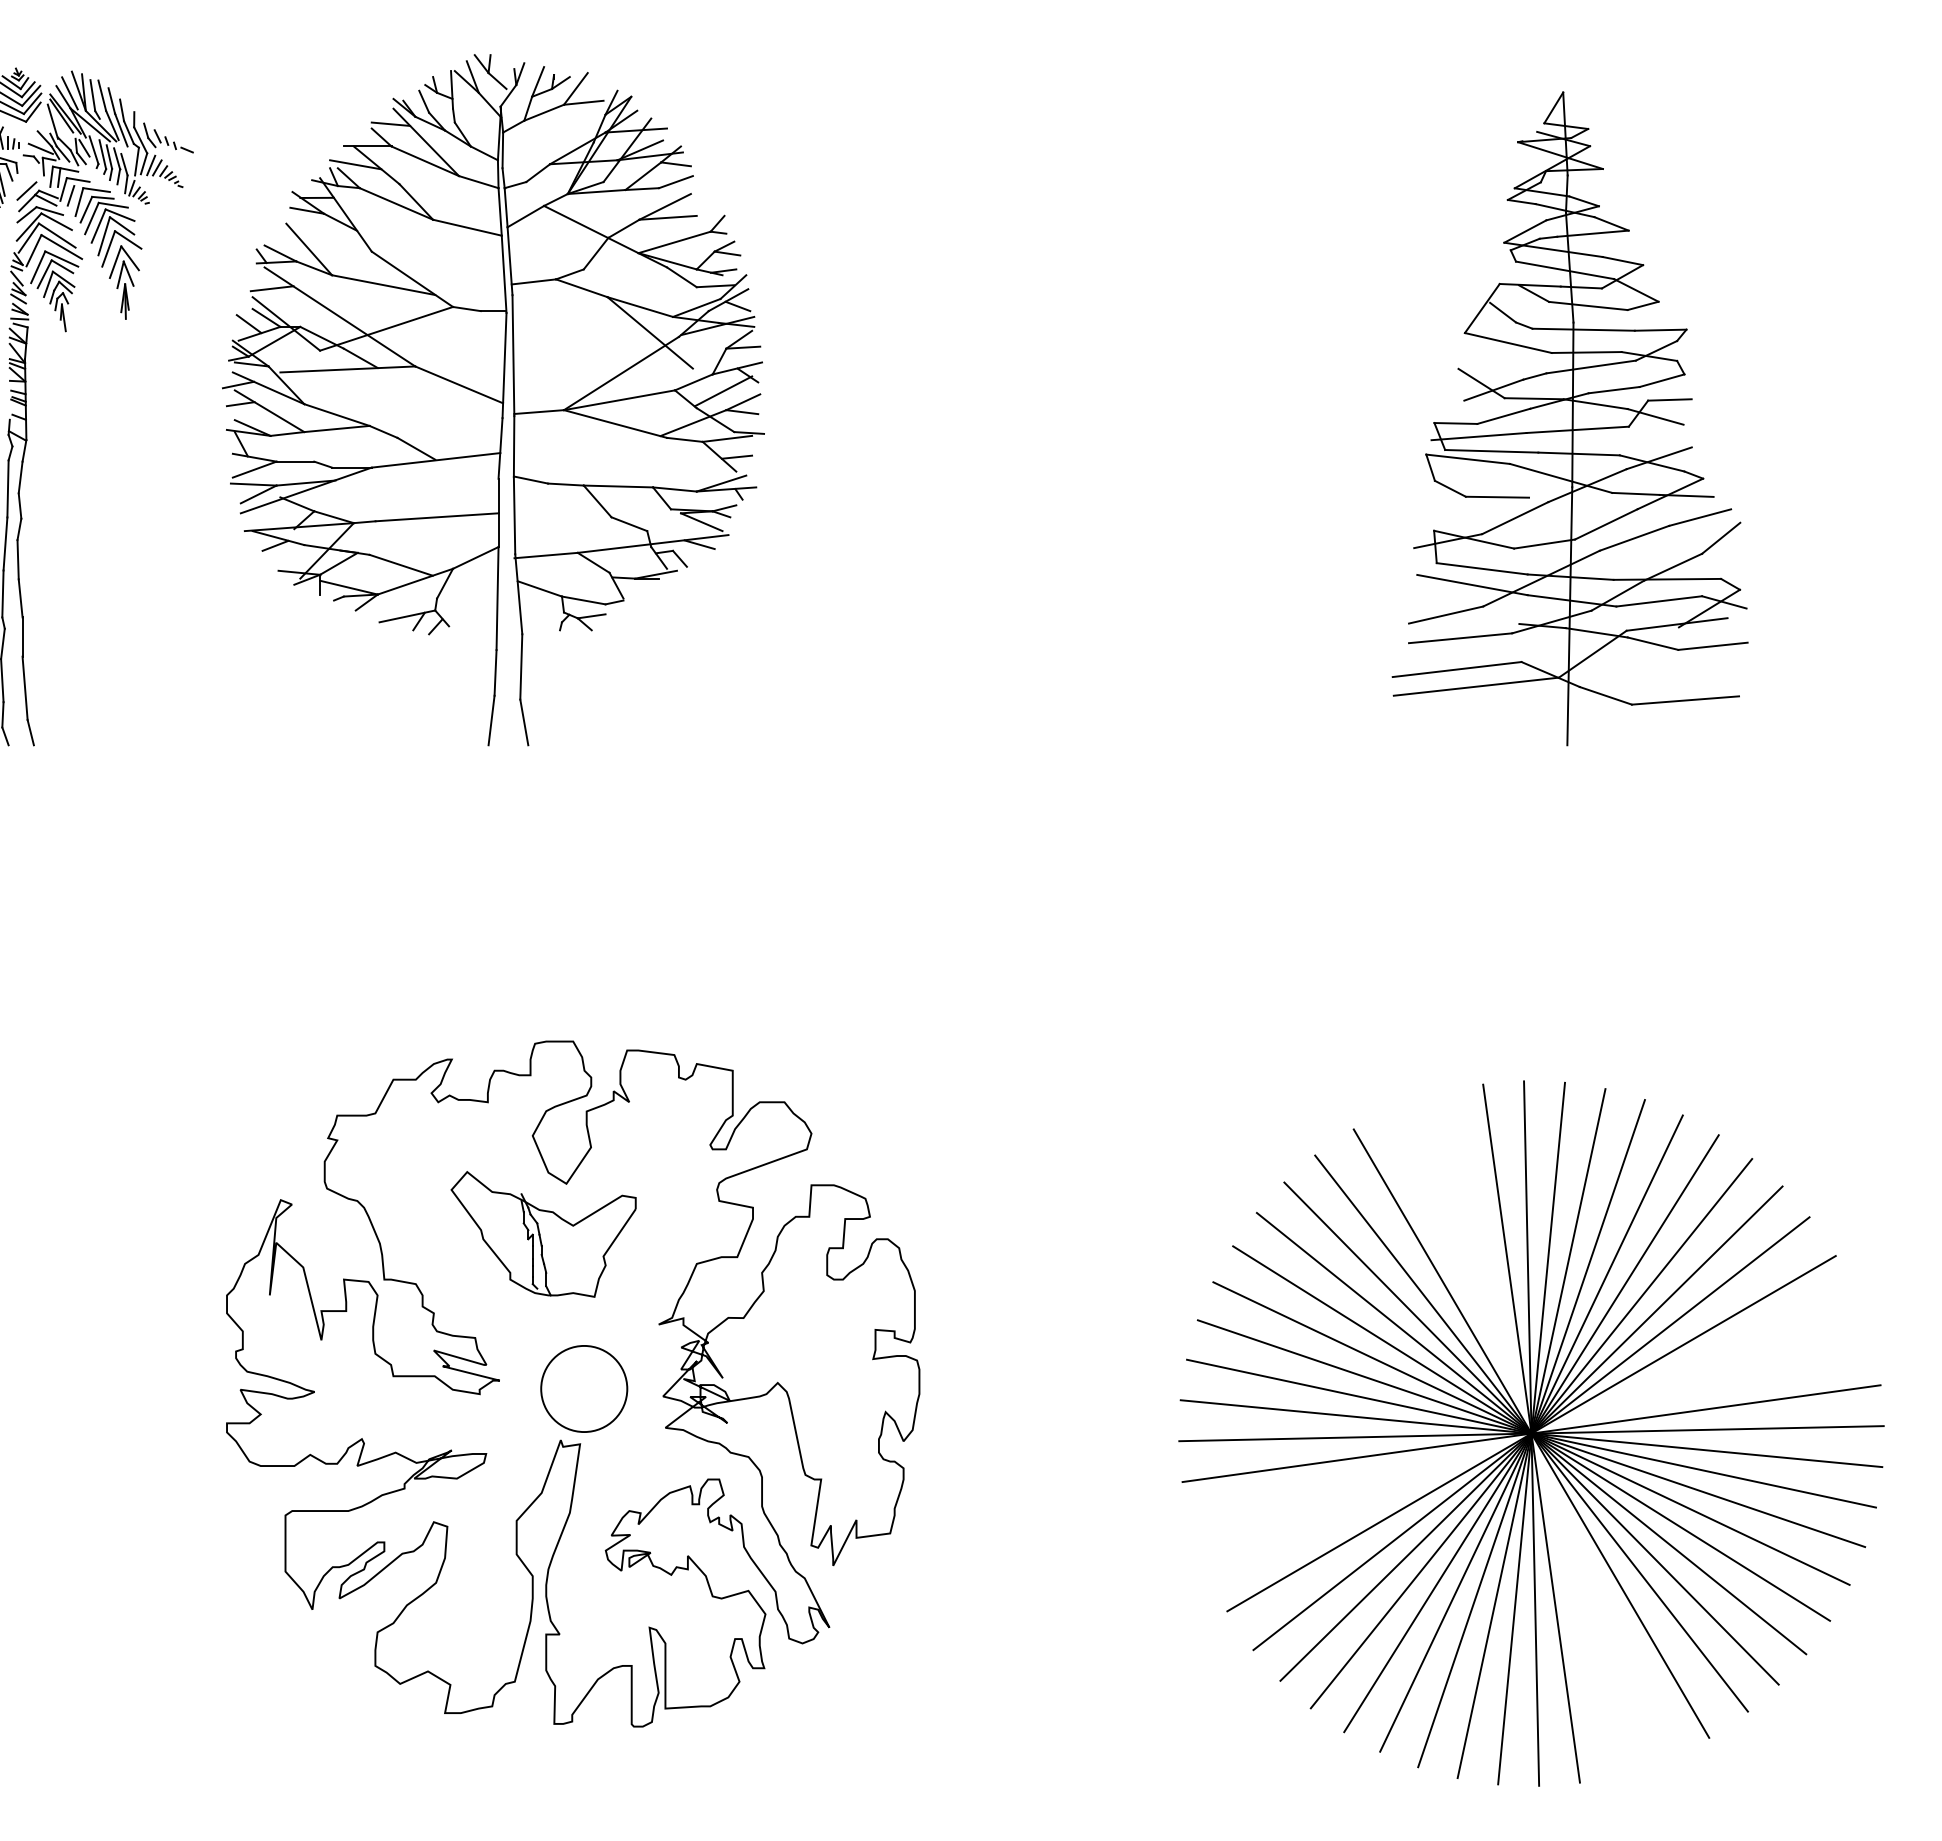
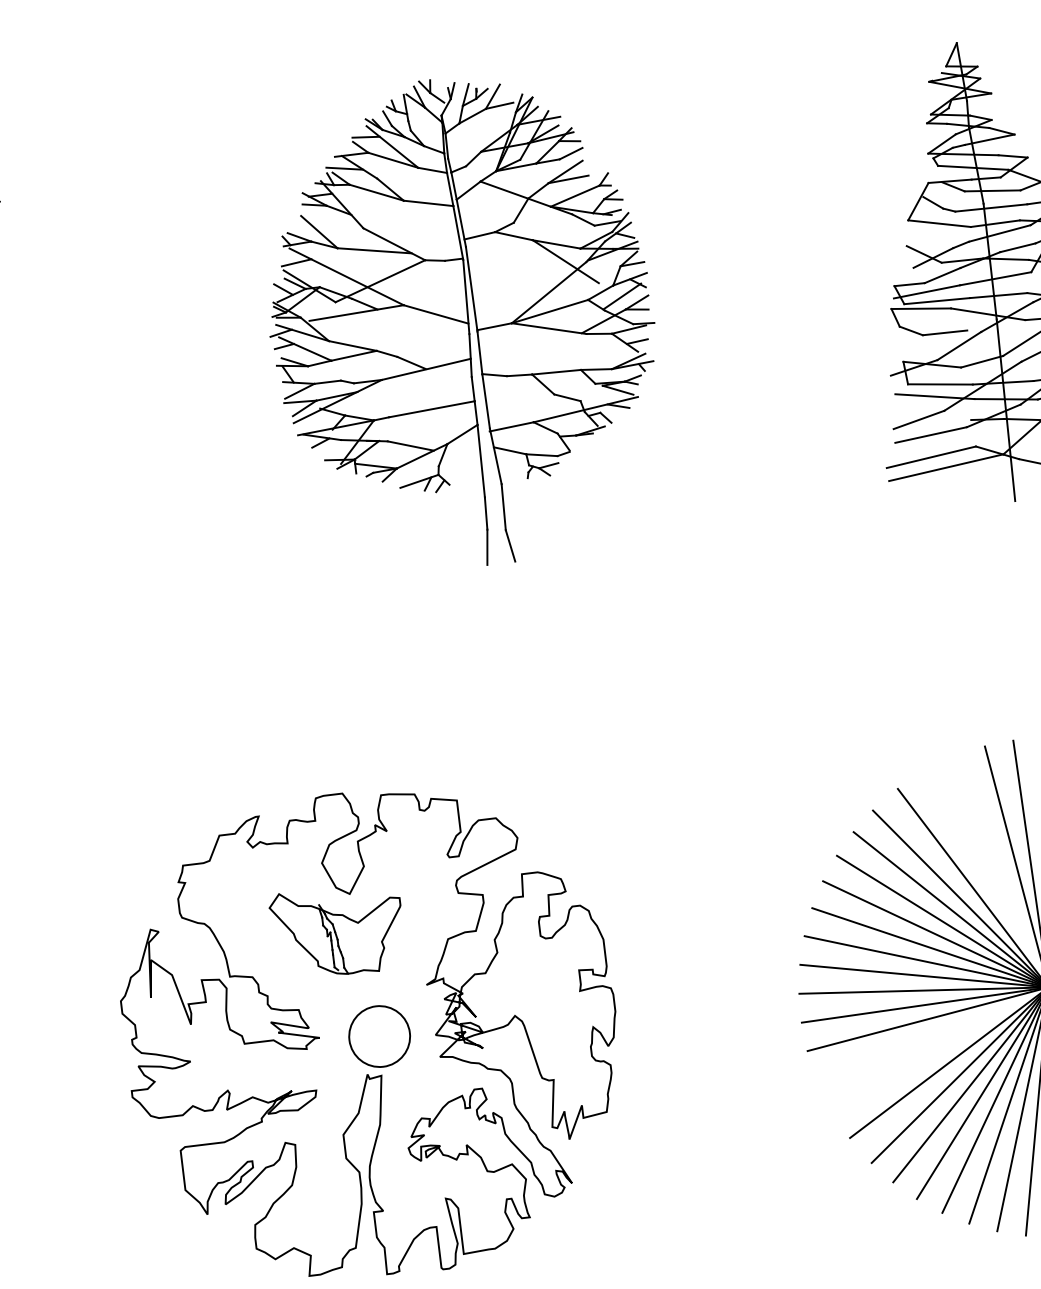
part: (493, 400) -> (461, 322), moved

